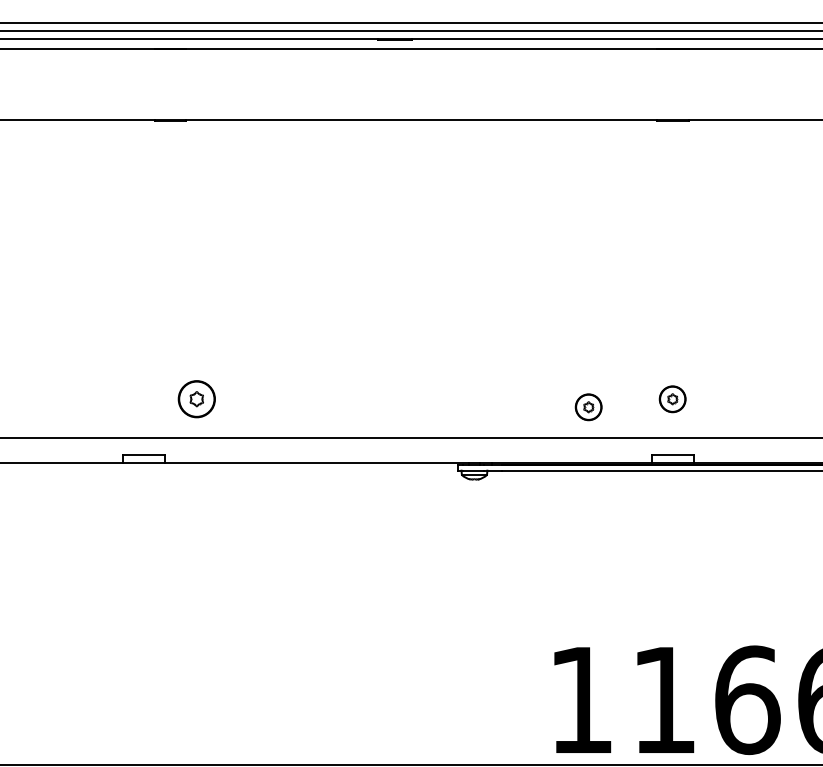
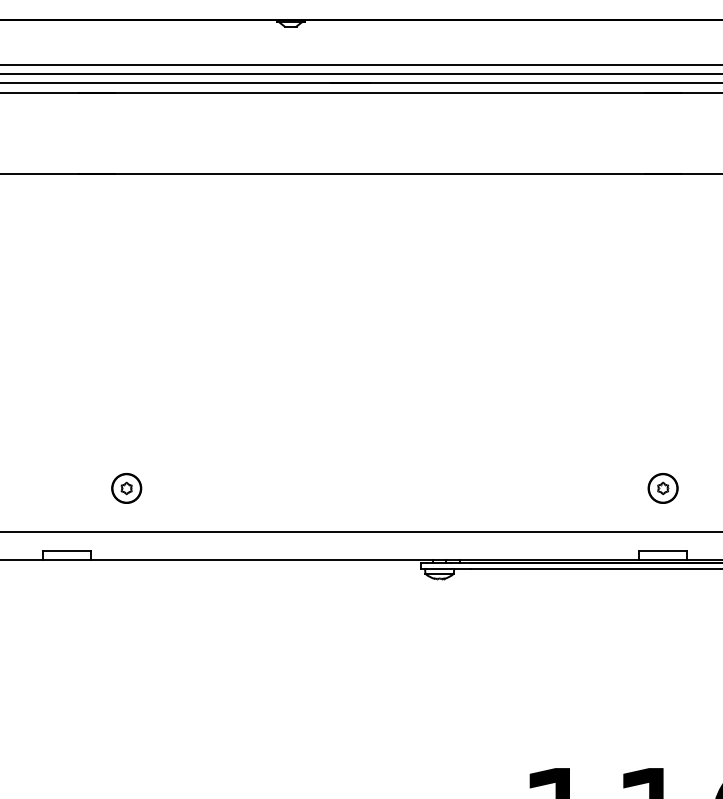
part: (196, 399) -> (126, 488), size x0.71
part: (588, 407) -> (568, 497), removed

